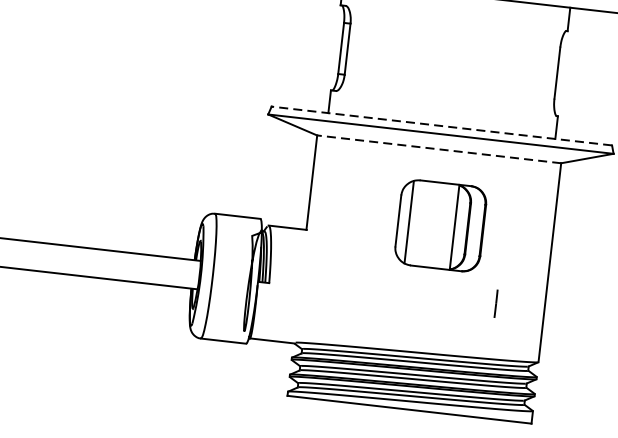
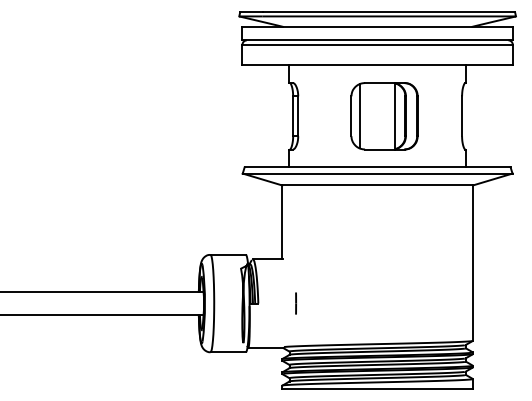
line: (441, 126) -> (377, 167), dashed -> solid
line: (439, 149) -> (377, 185), dashed -> solid
part: (440, 226) -> (384, 116), moved
line: (495, 303) -> (295, 303), moved

